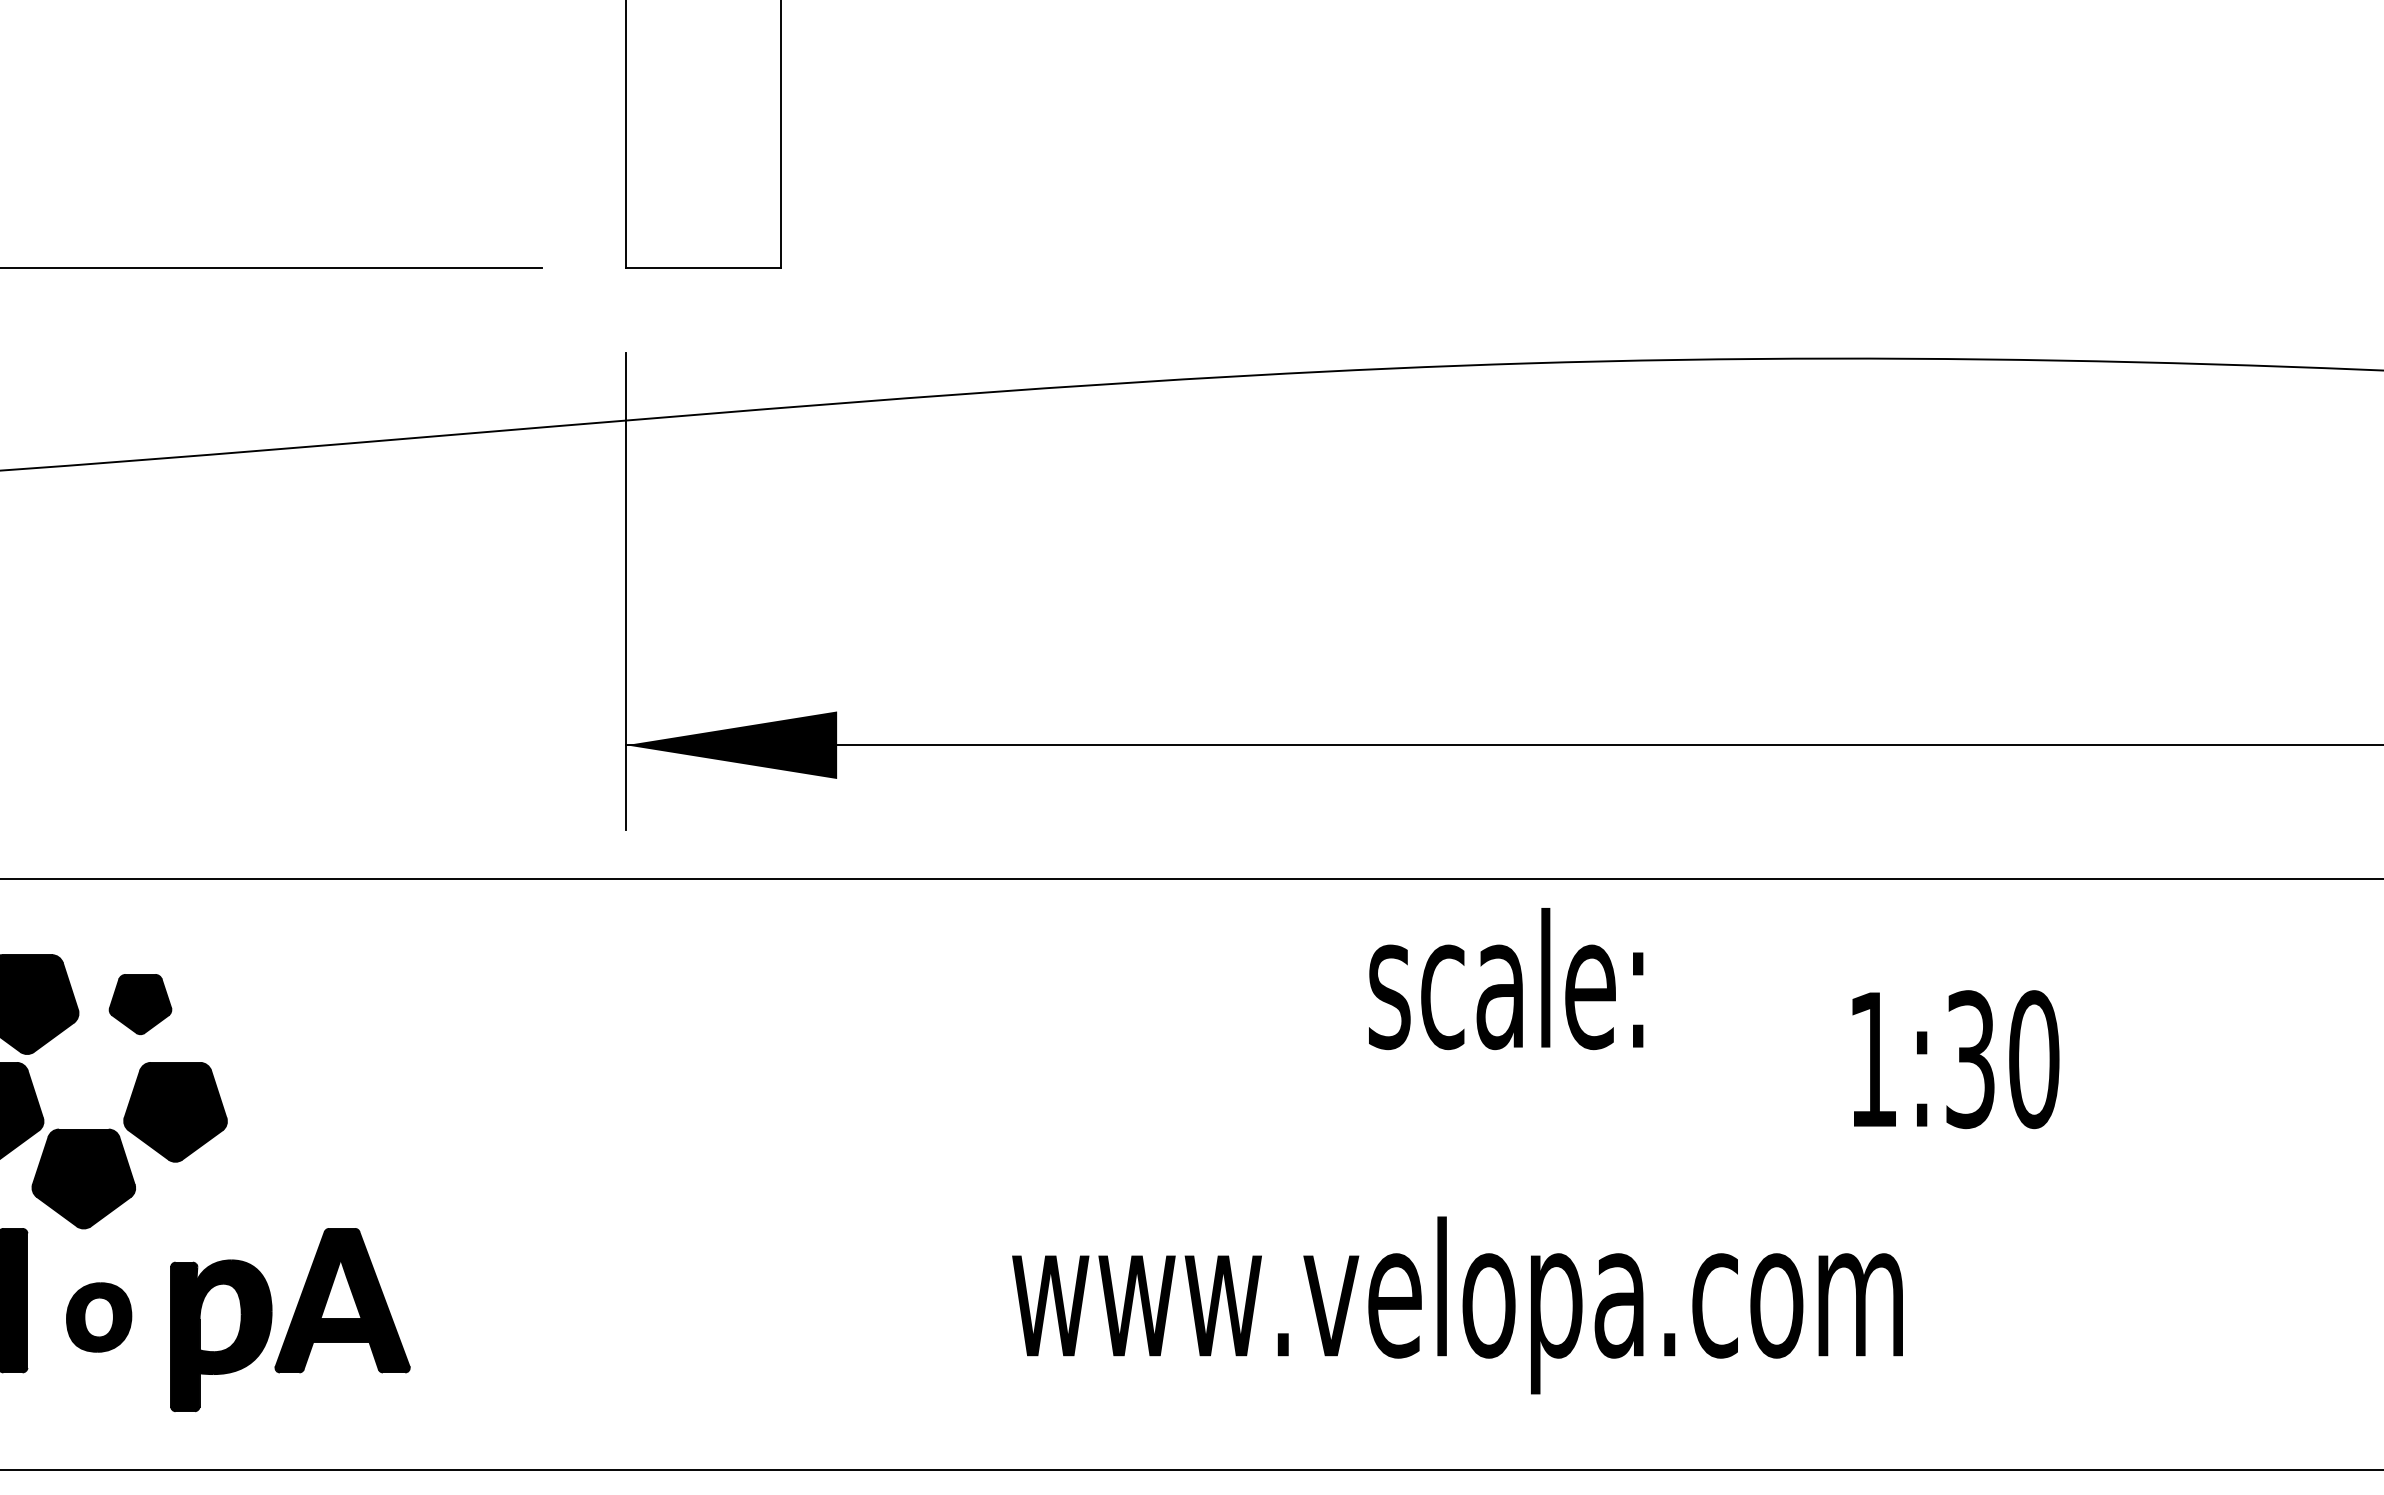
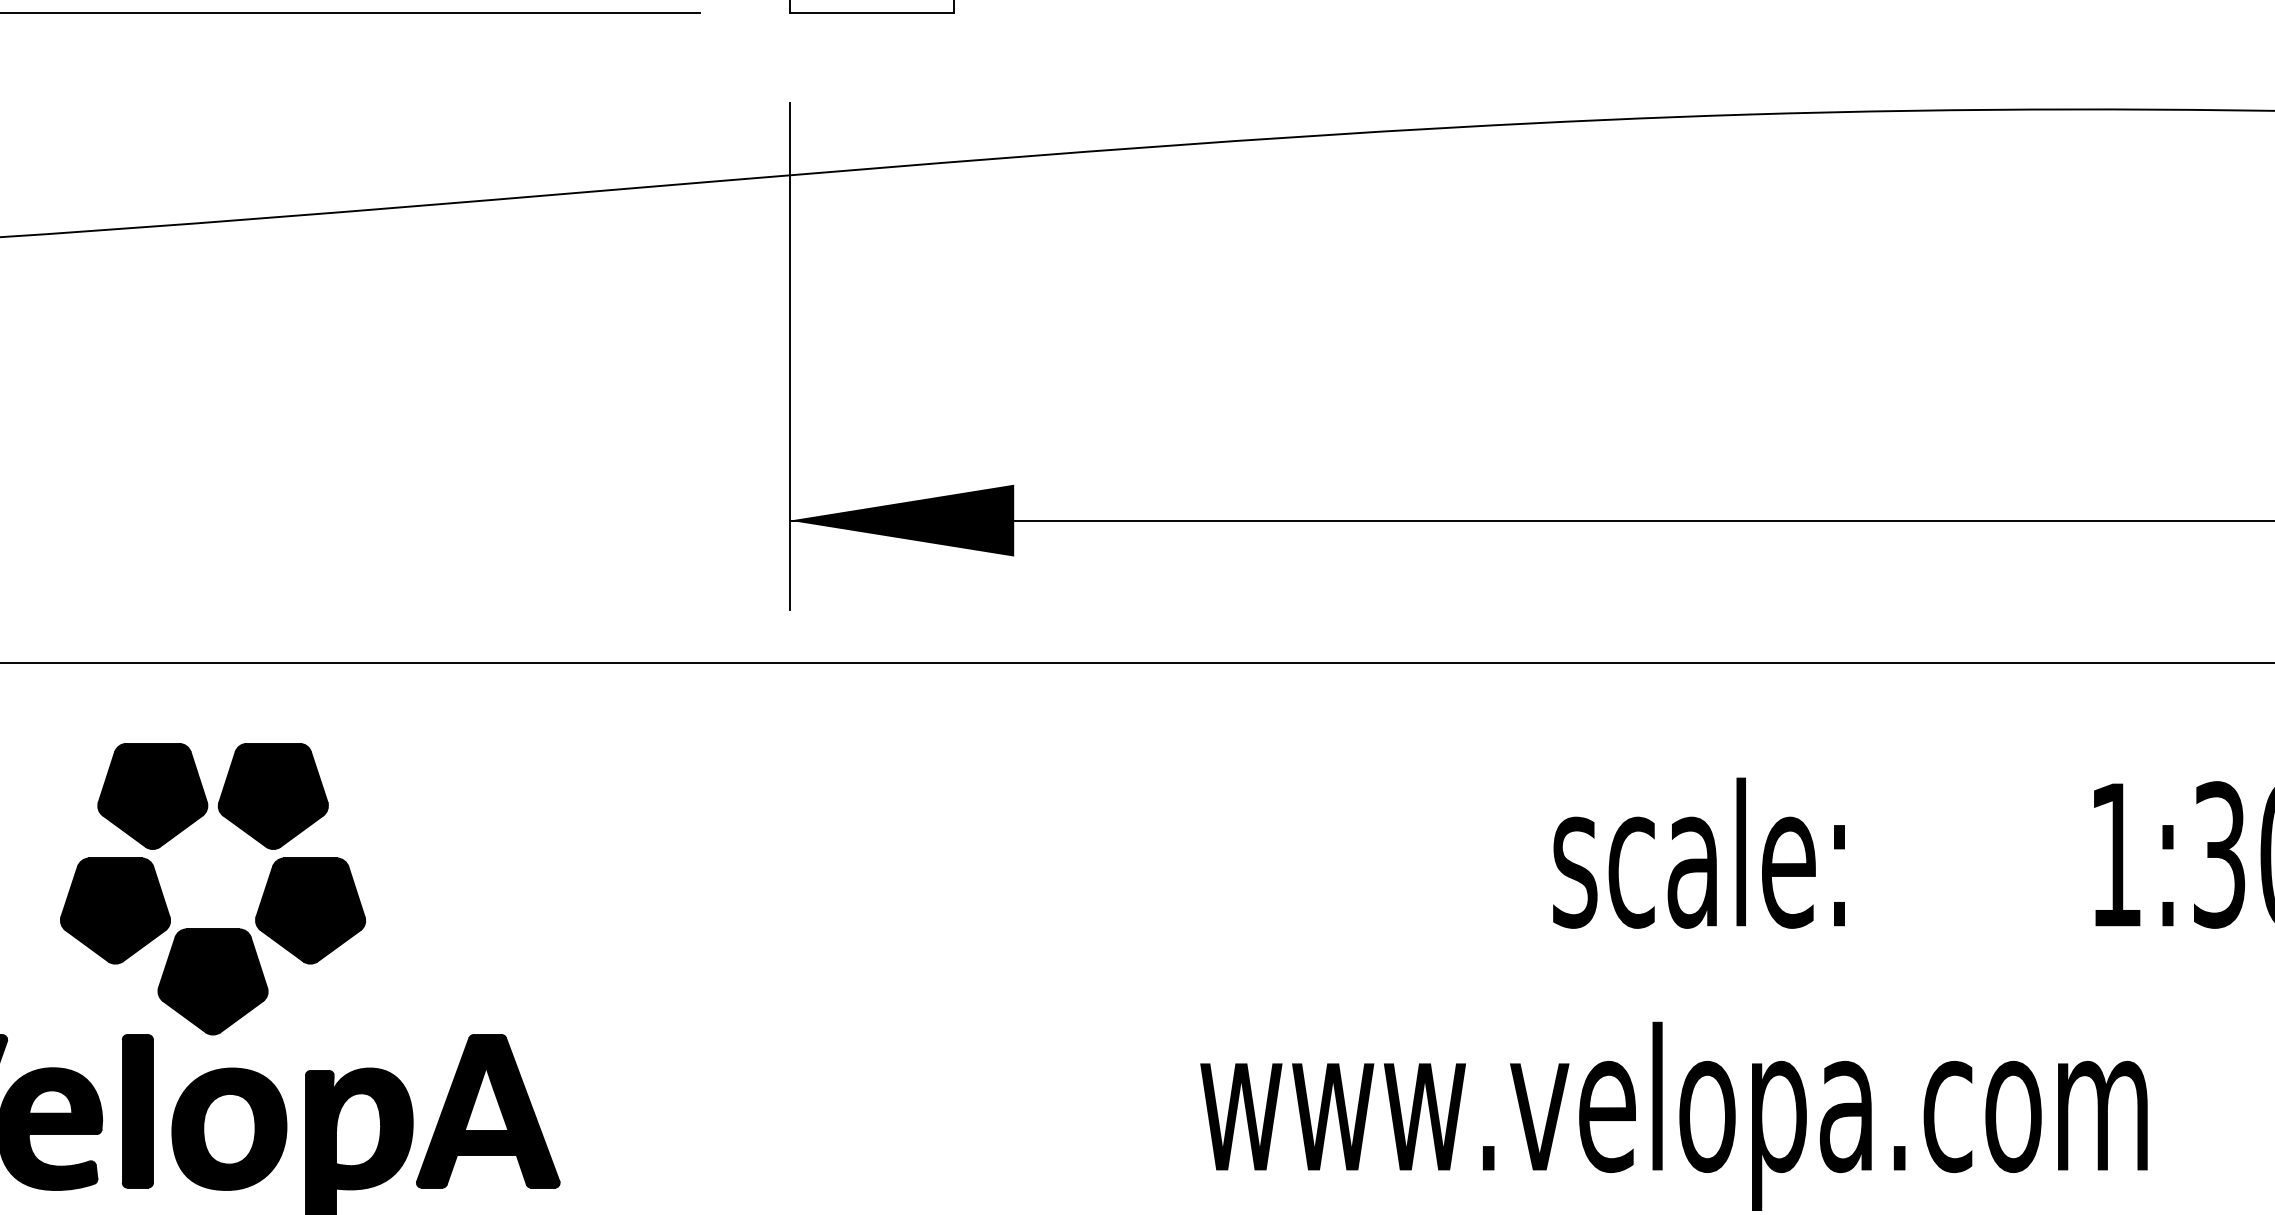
text: (1506, 979) -> (1699, 853), moved
part: (140, 1004) -> (273, 796), size x1.67
part: (98, 1317) -> (228, 1129), size x1.67

